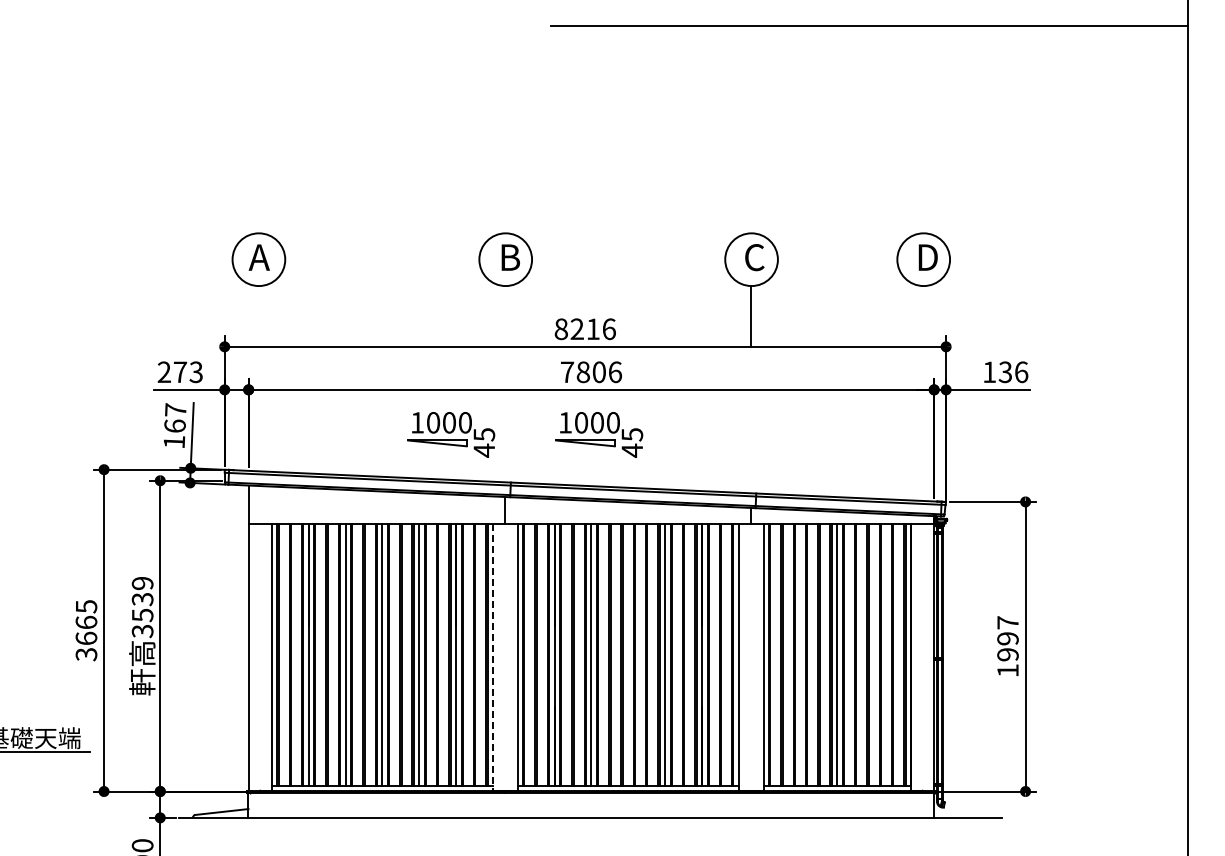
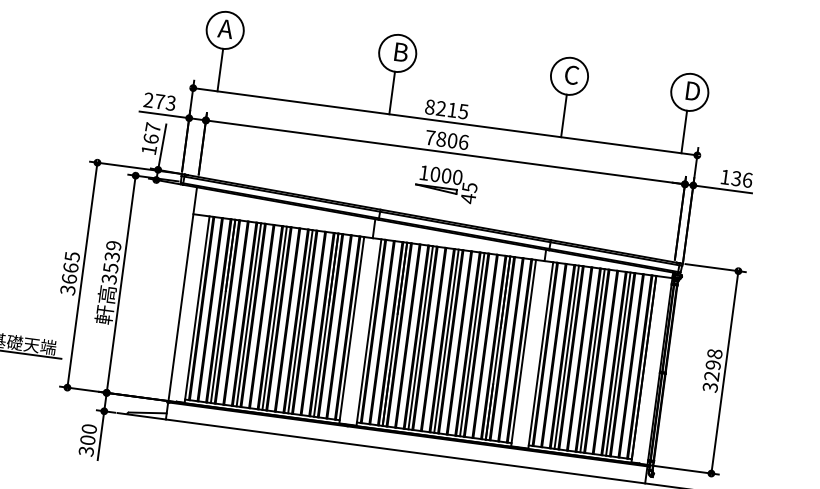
line: (259, 316) -> (220, 70), added
line: (505, 316) -> (392, 93), added
line: (923, 316) -> (684, 132), added
text: (608, 329) -> (463, 111), 8216 -> 8215
part: (451, 434) -> (343, 170), removed
text: (1007, 646) -> (712, 370), 1997 -> 3298
line: (628, 655) -> (446, 341), added
line: (800, 655) -> (566, 357), added
line: (874, 655) -> (618, 364), added
line: (493, 657) -> (352, 330), dashed -> solid

